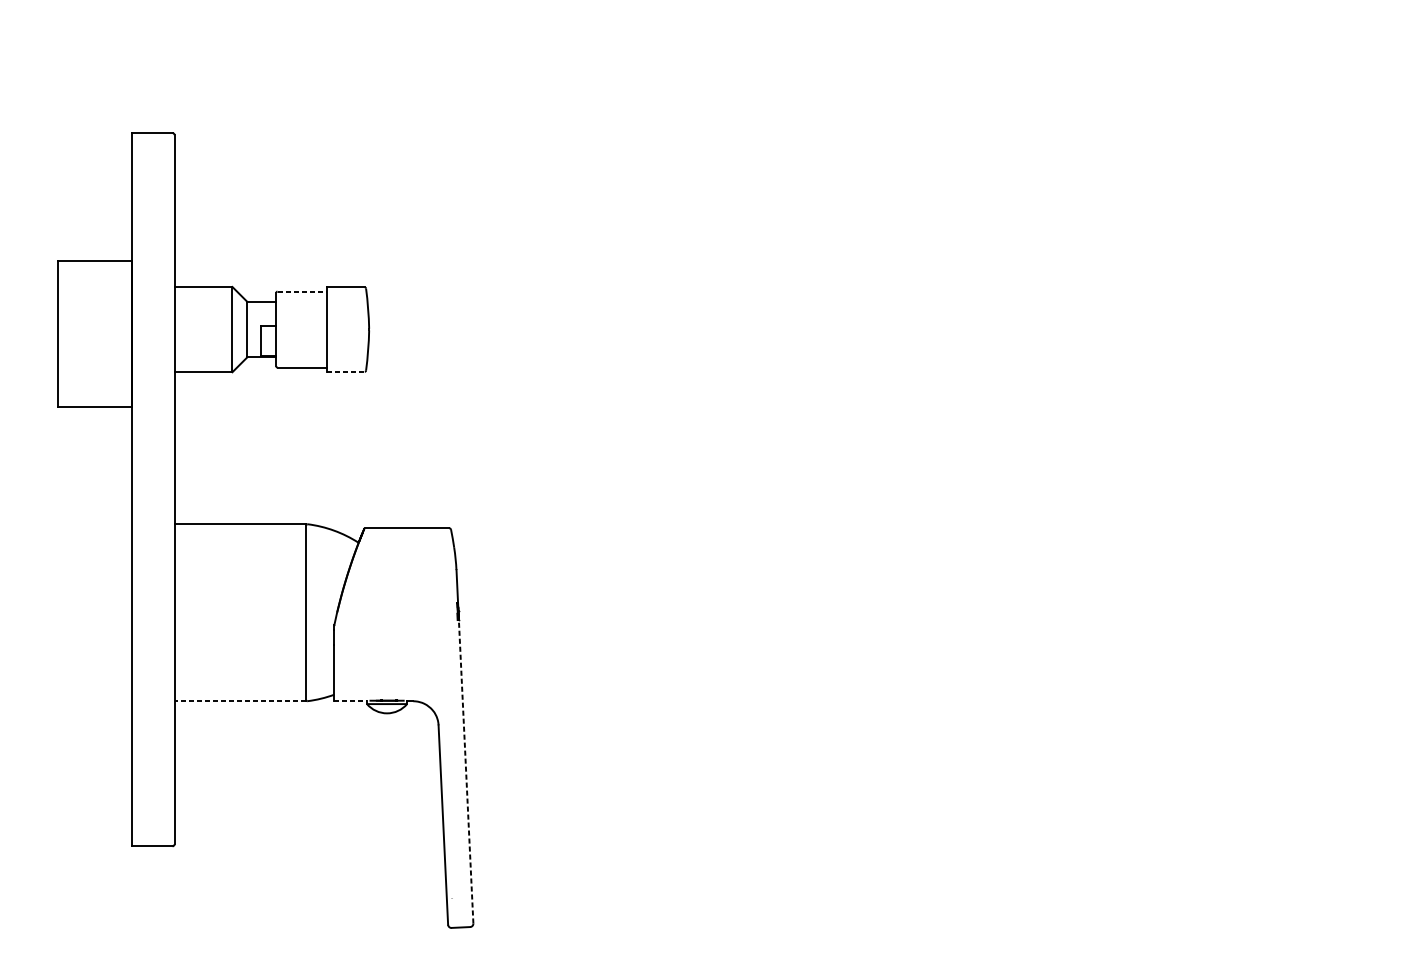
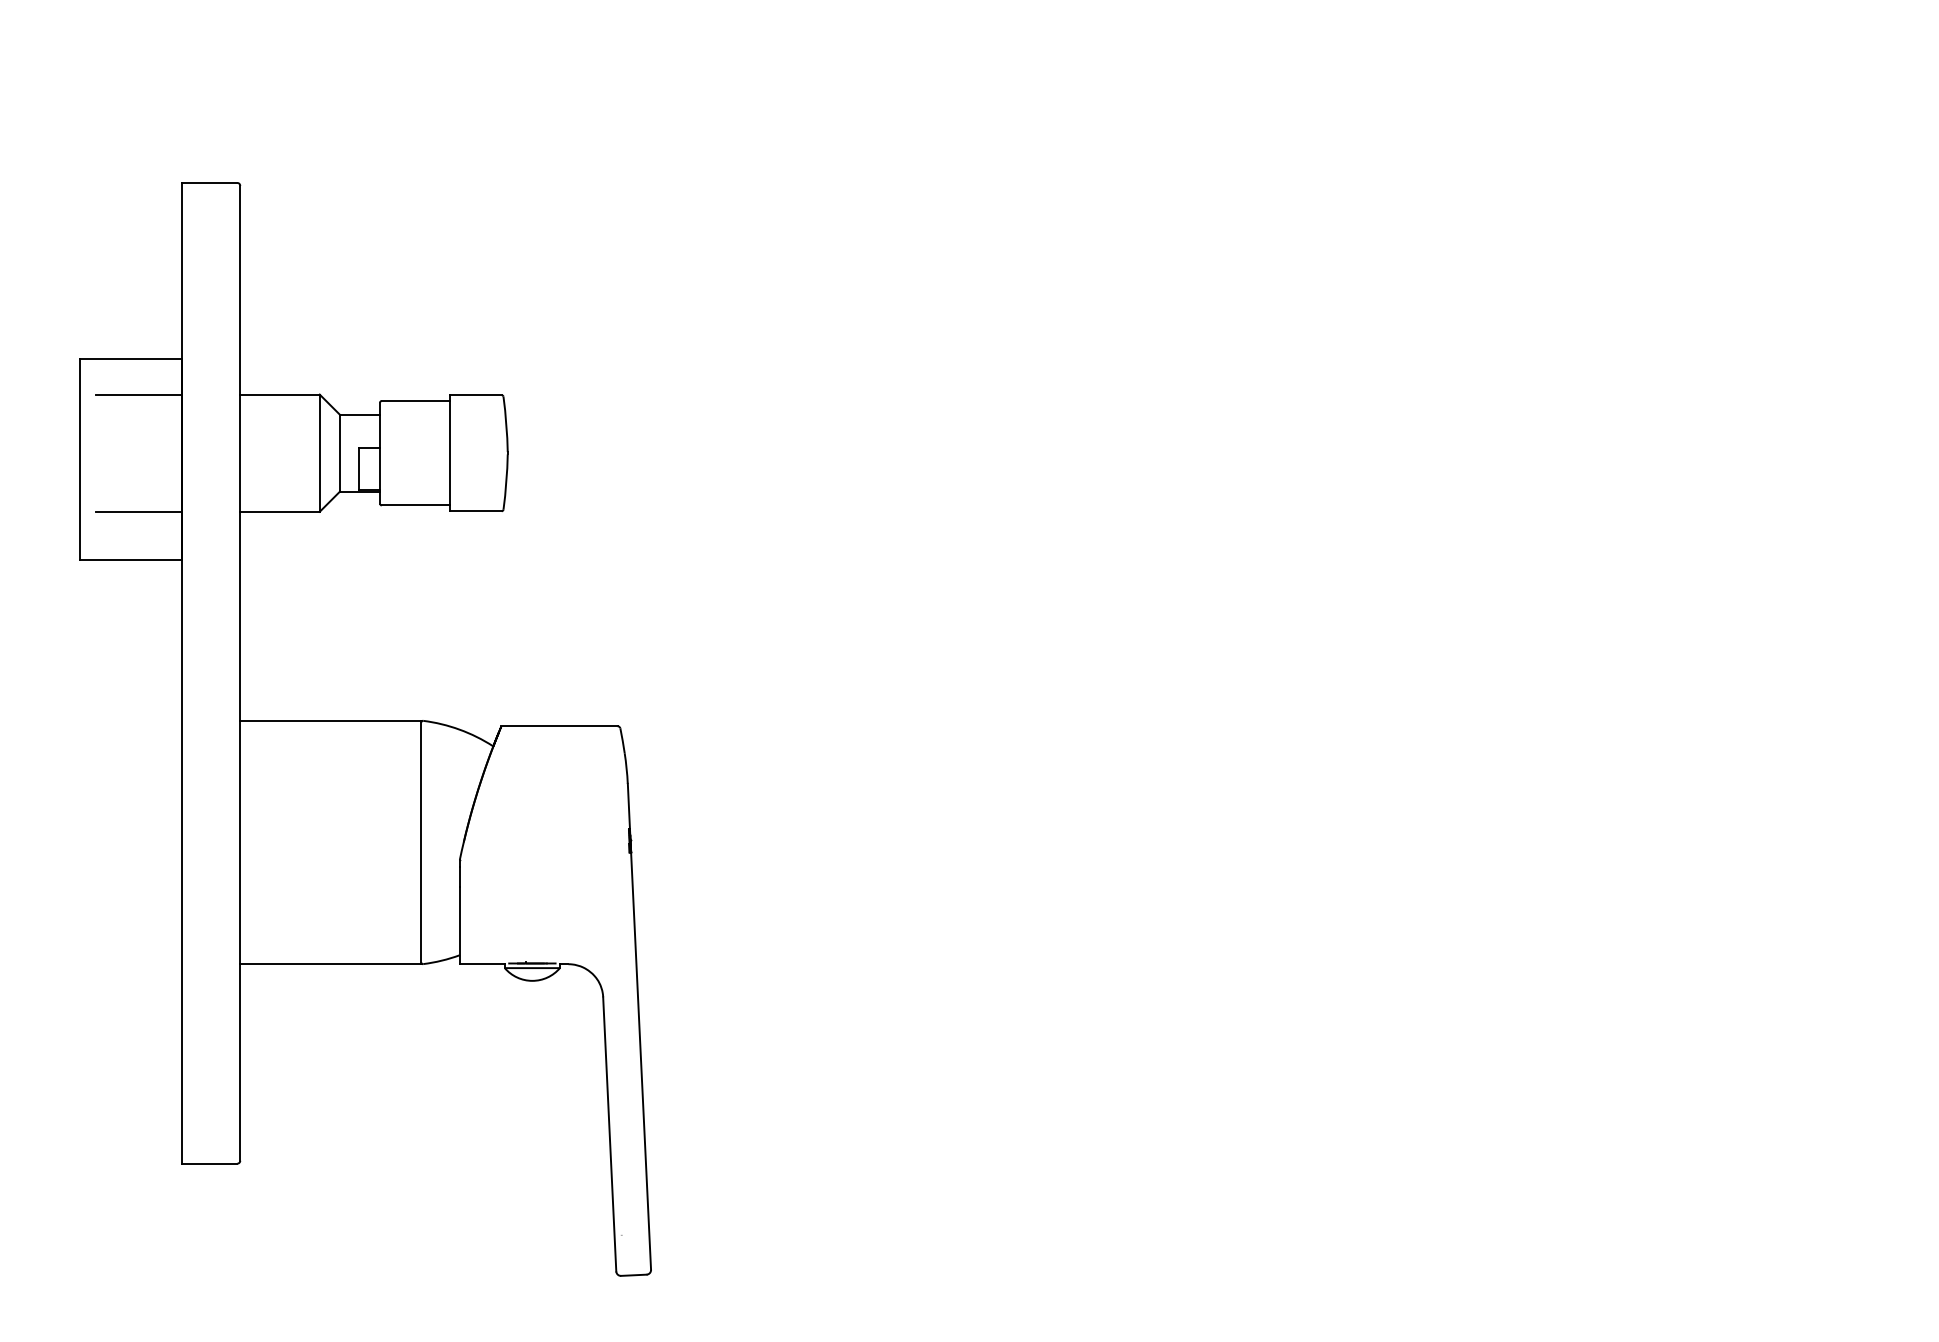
line: (101, 286) -> (139, 394), added
line: (302, 291) -> (415, 400), dashed -> solid
line: (101, 371) -> (139, 511), added
line: (346, 371) -> (476, 511), dashed -> solid
line: (240, 701) -> (330, 964), dashed -> solid
line: (350, 701) -> (482, 964), dashed -> solid
line: (466, 772) -> (641, 1061), dashed -> solid

